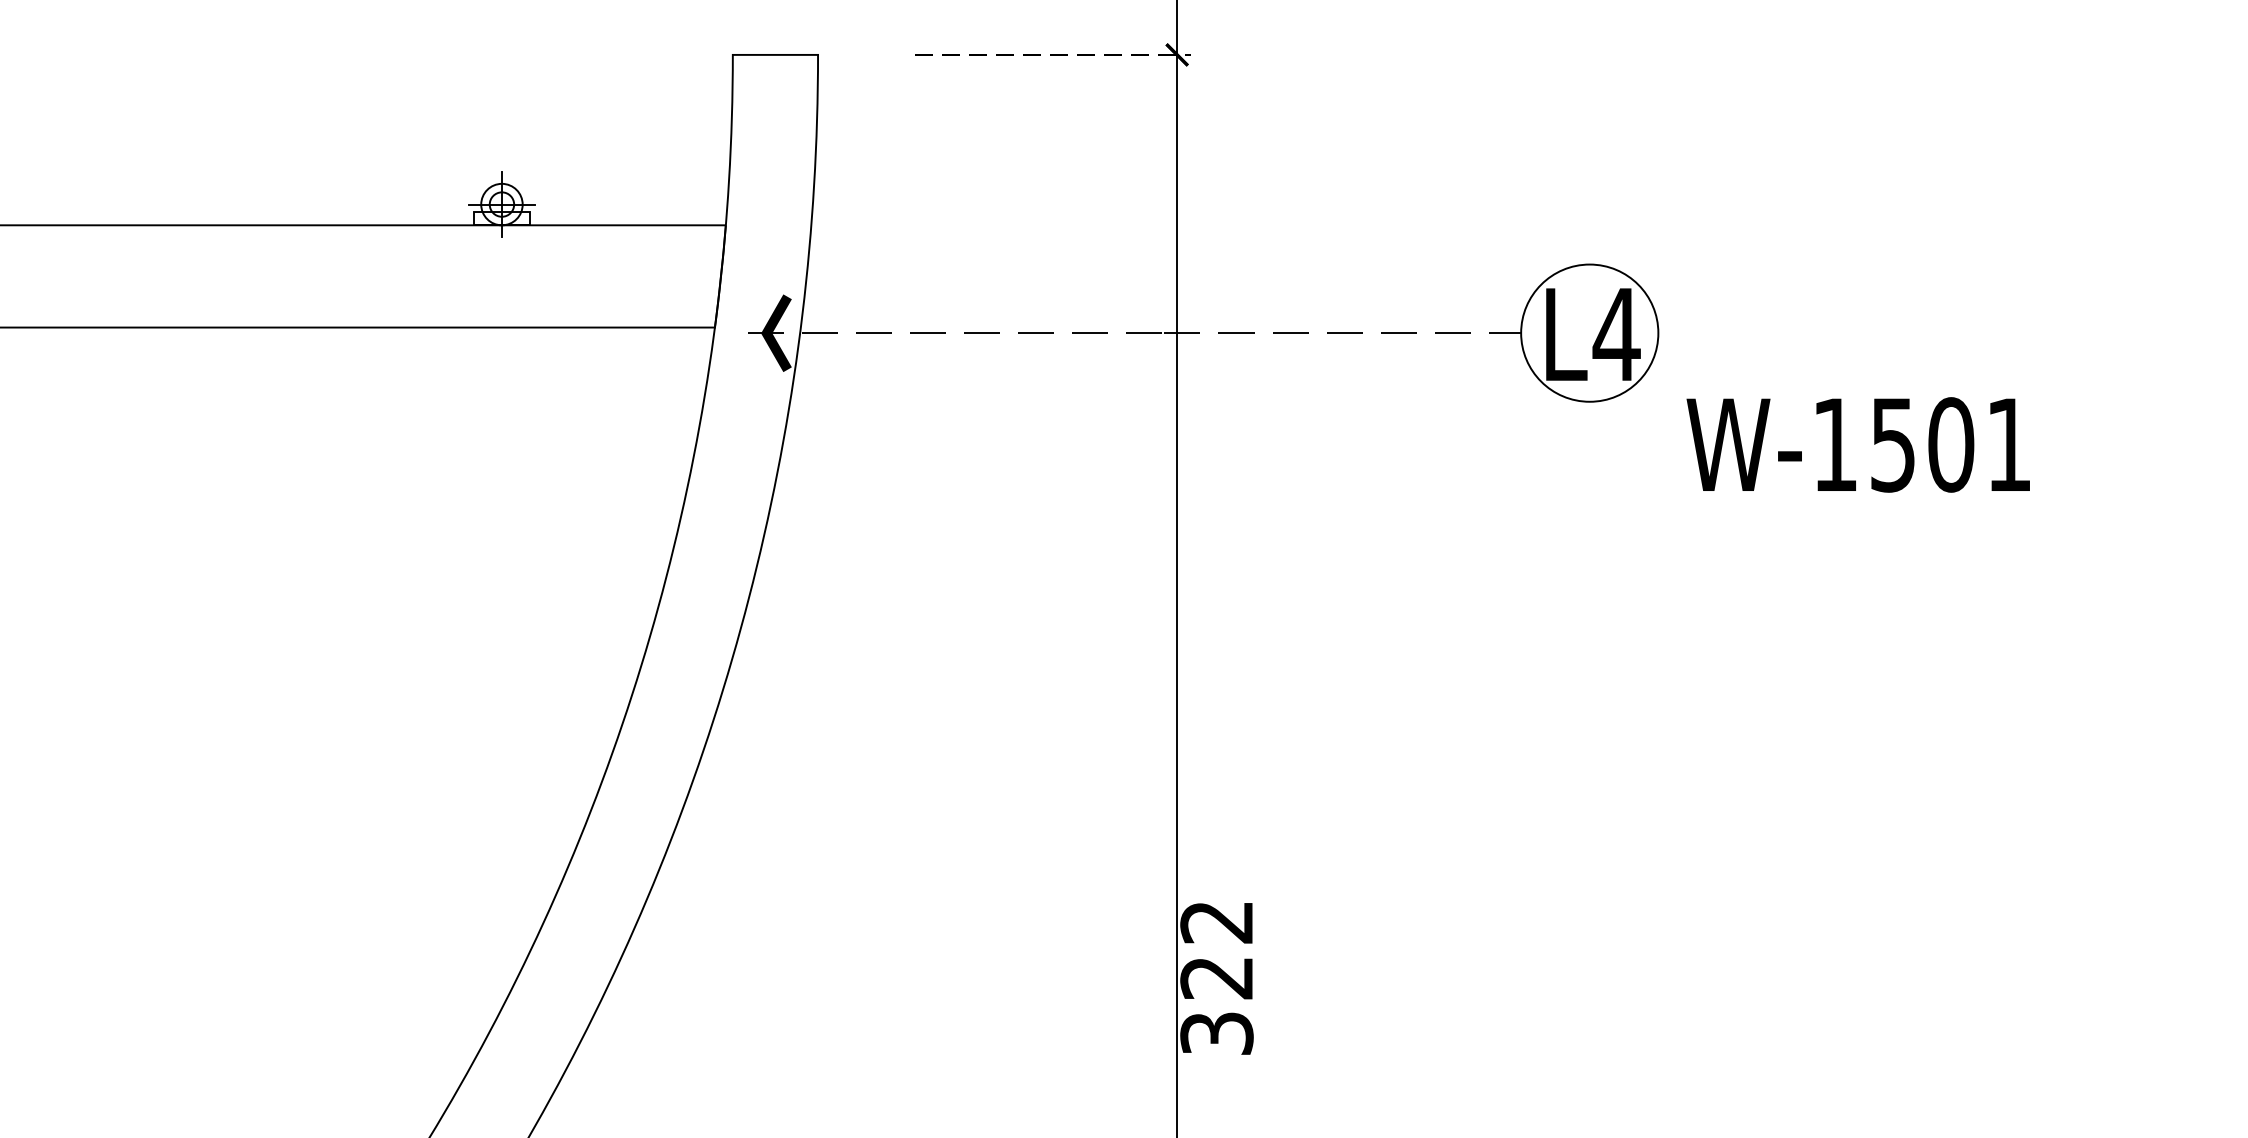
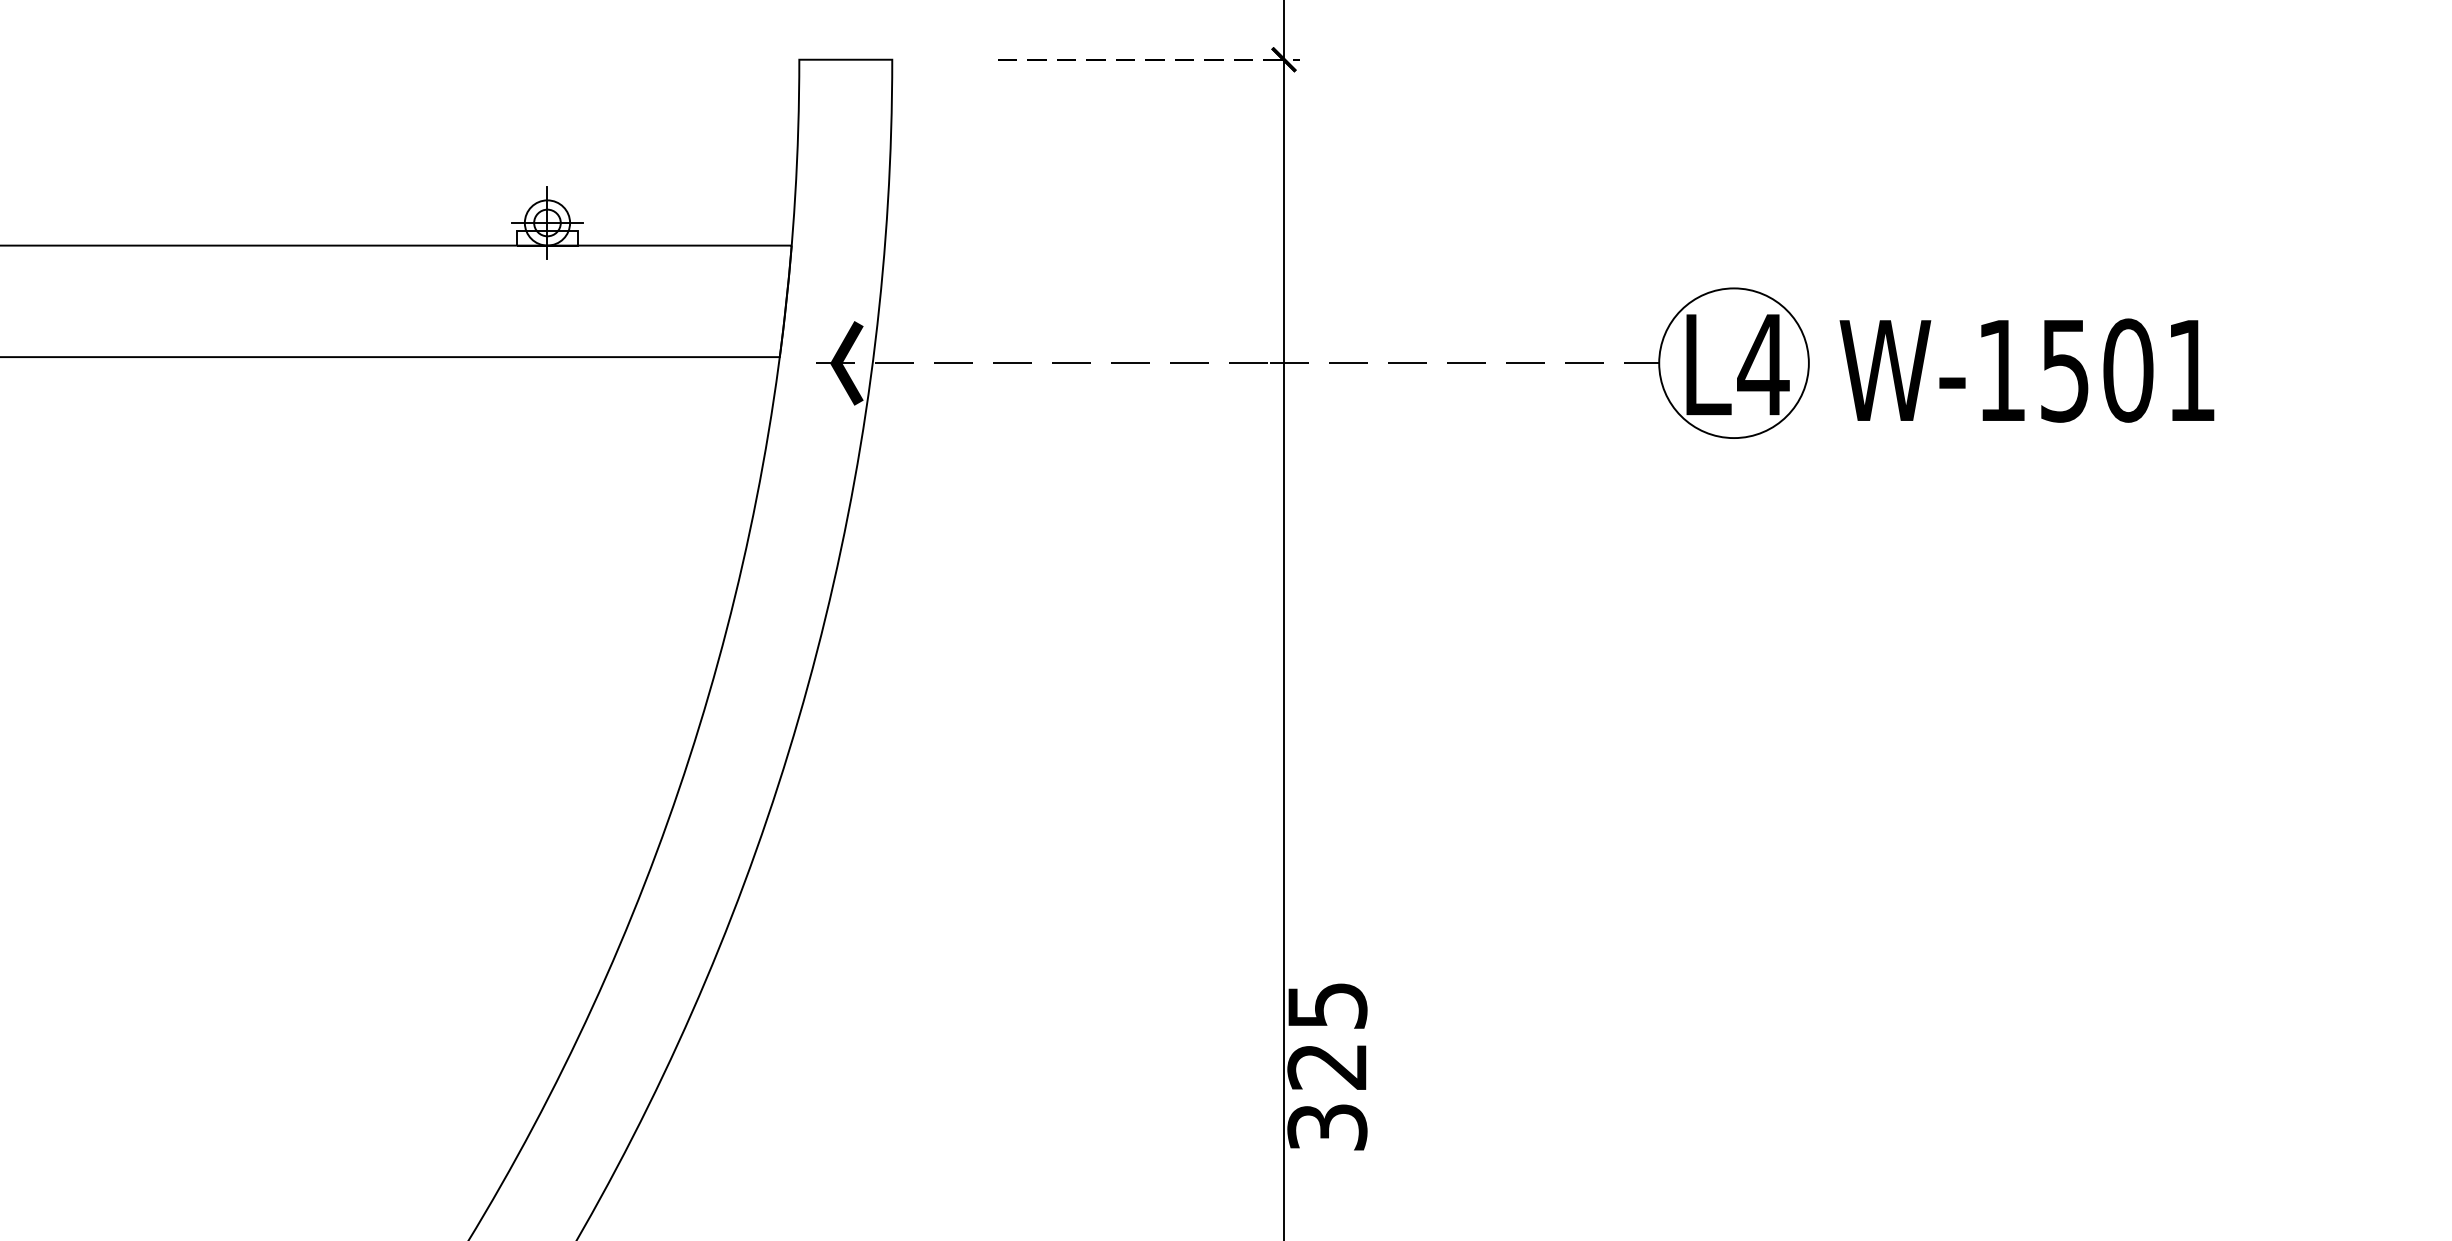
text: (1857, 444) -> (2026, 370), moved
text: (1216, 922) -> (1326, 1006), 322 -> 325

